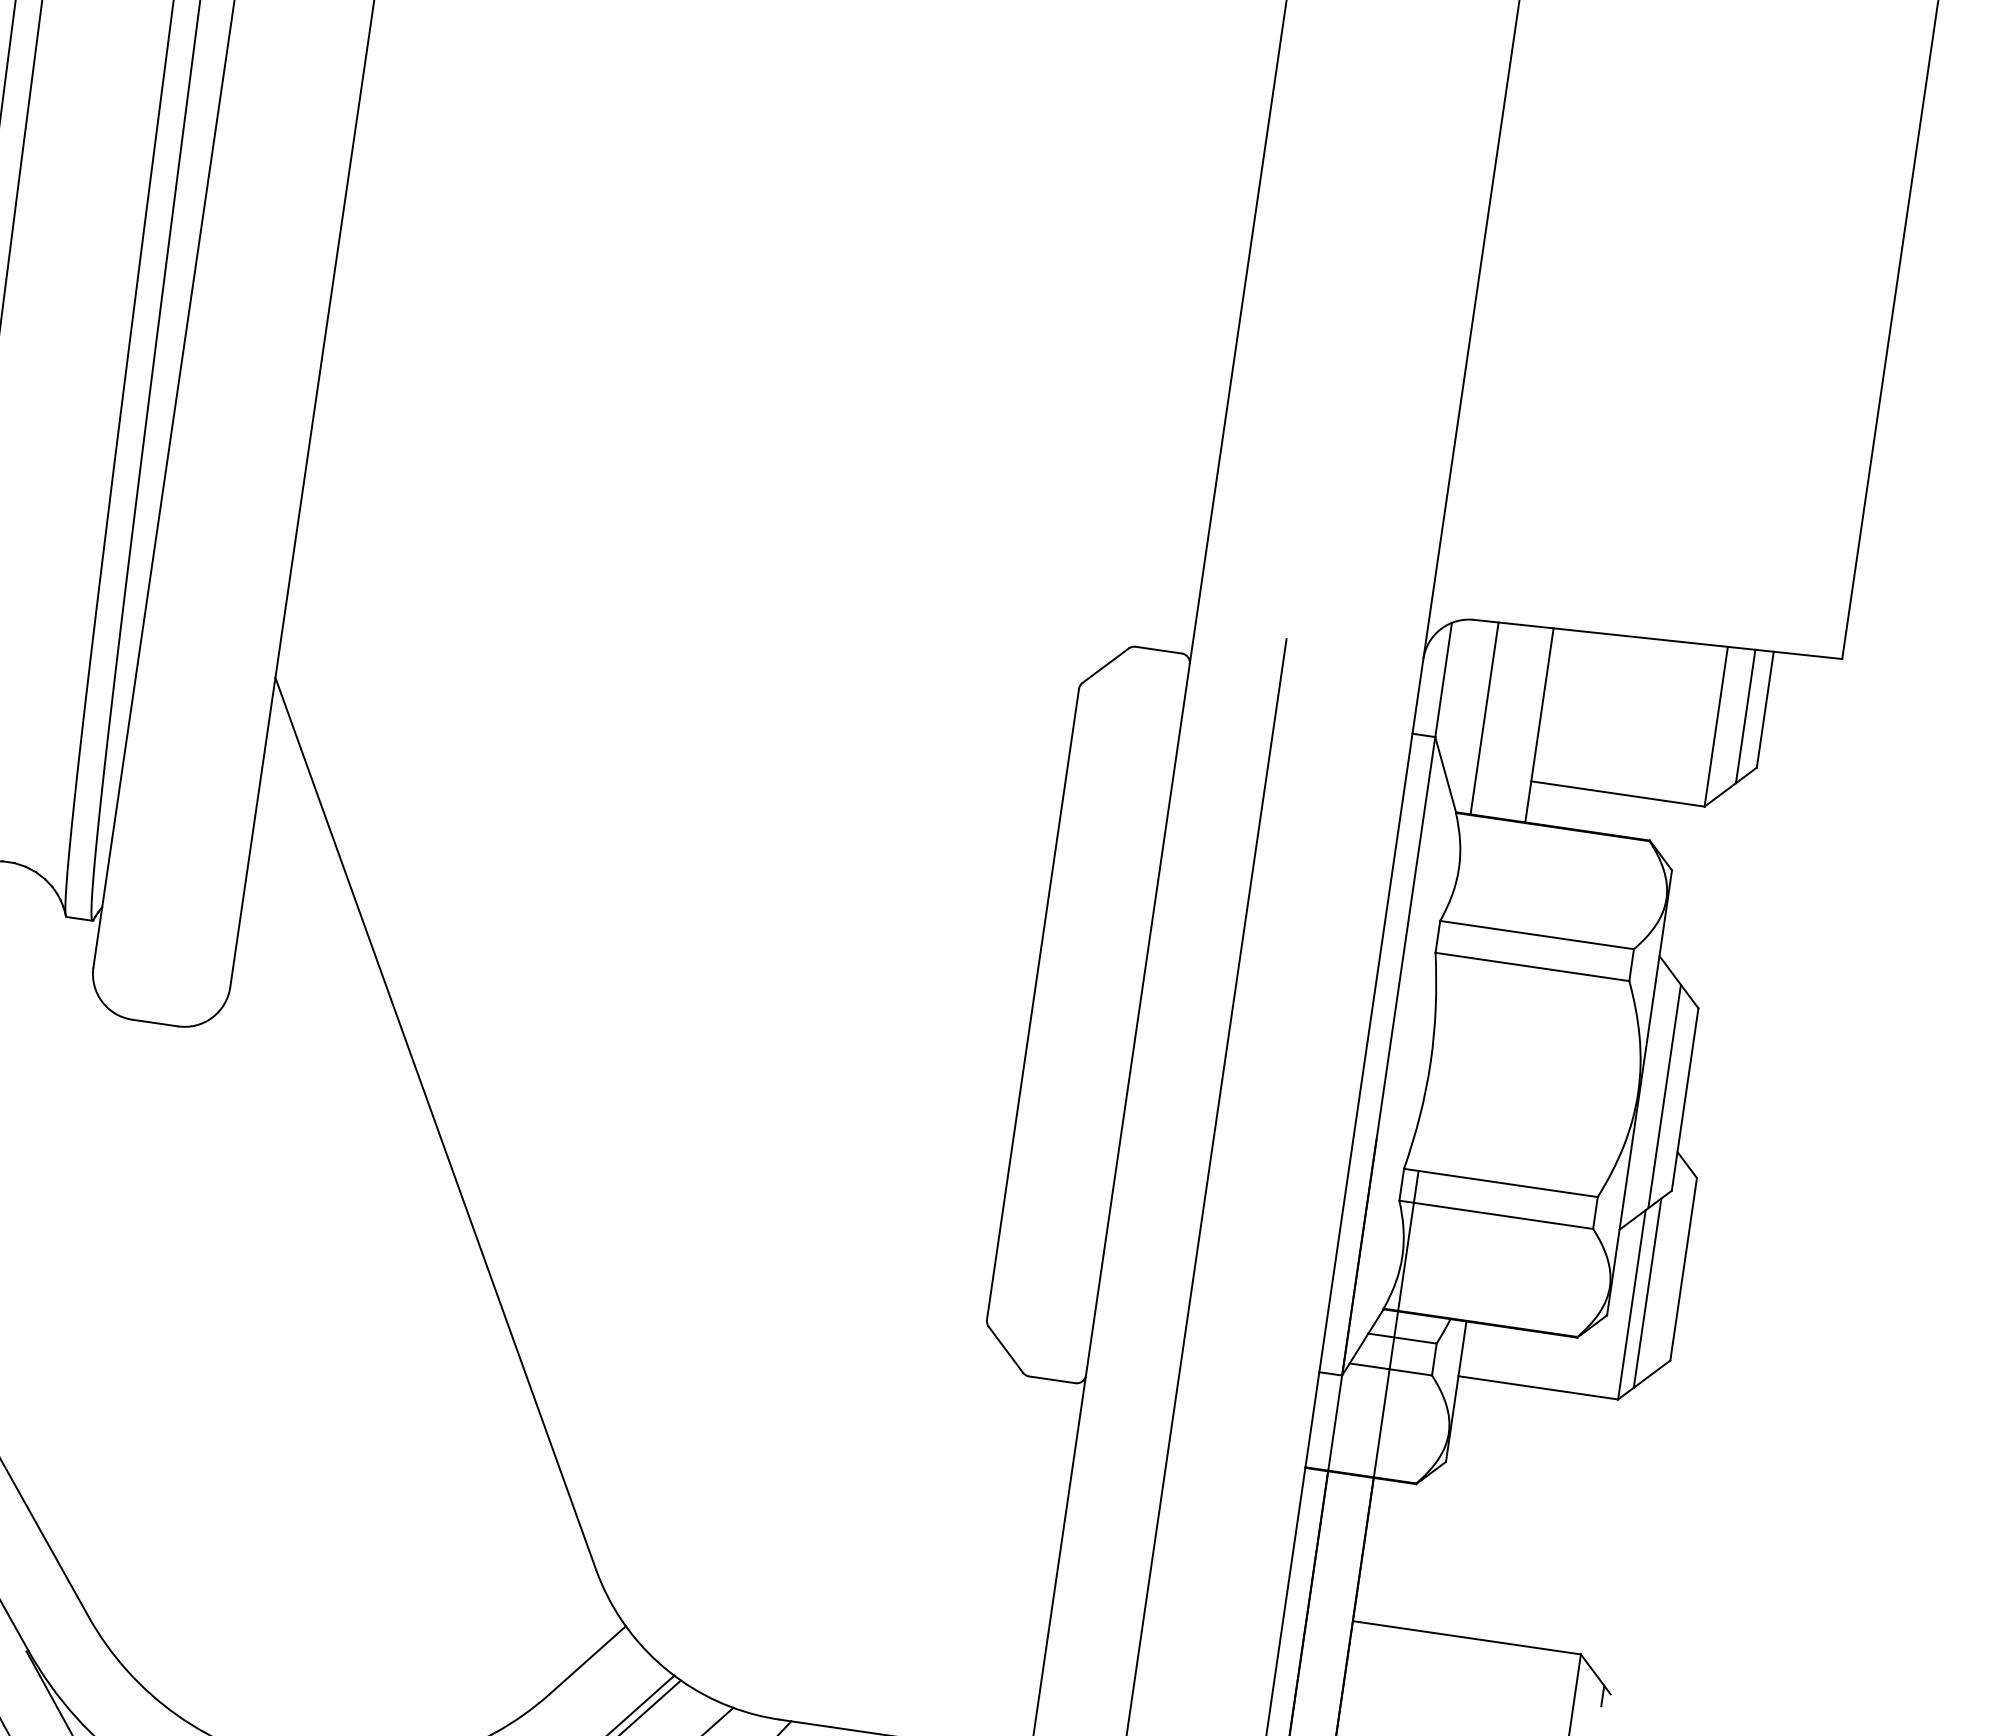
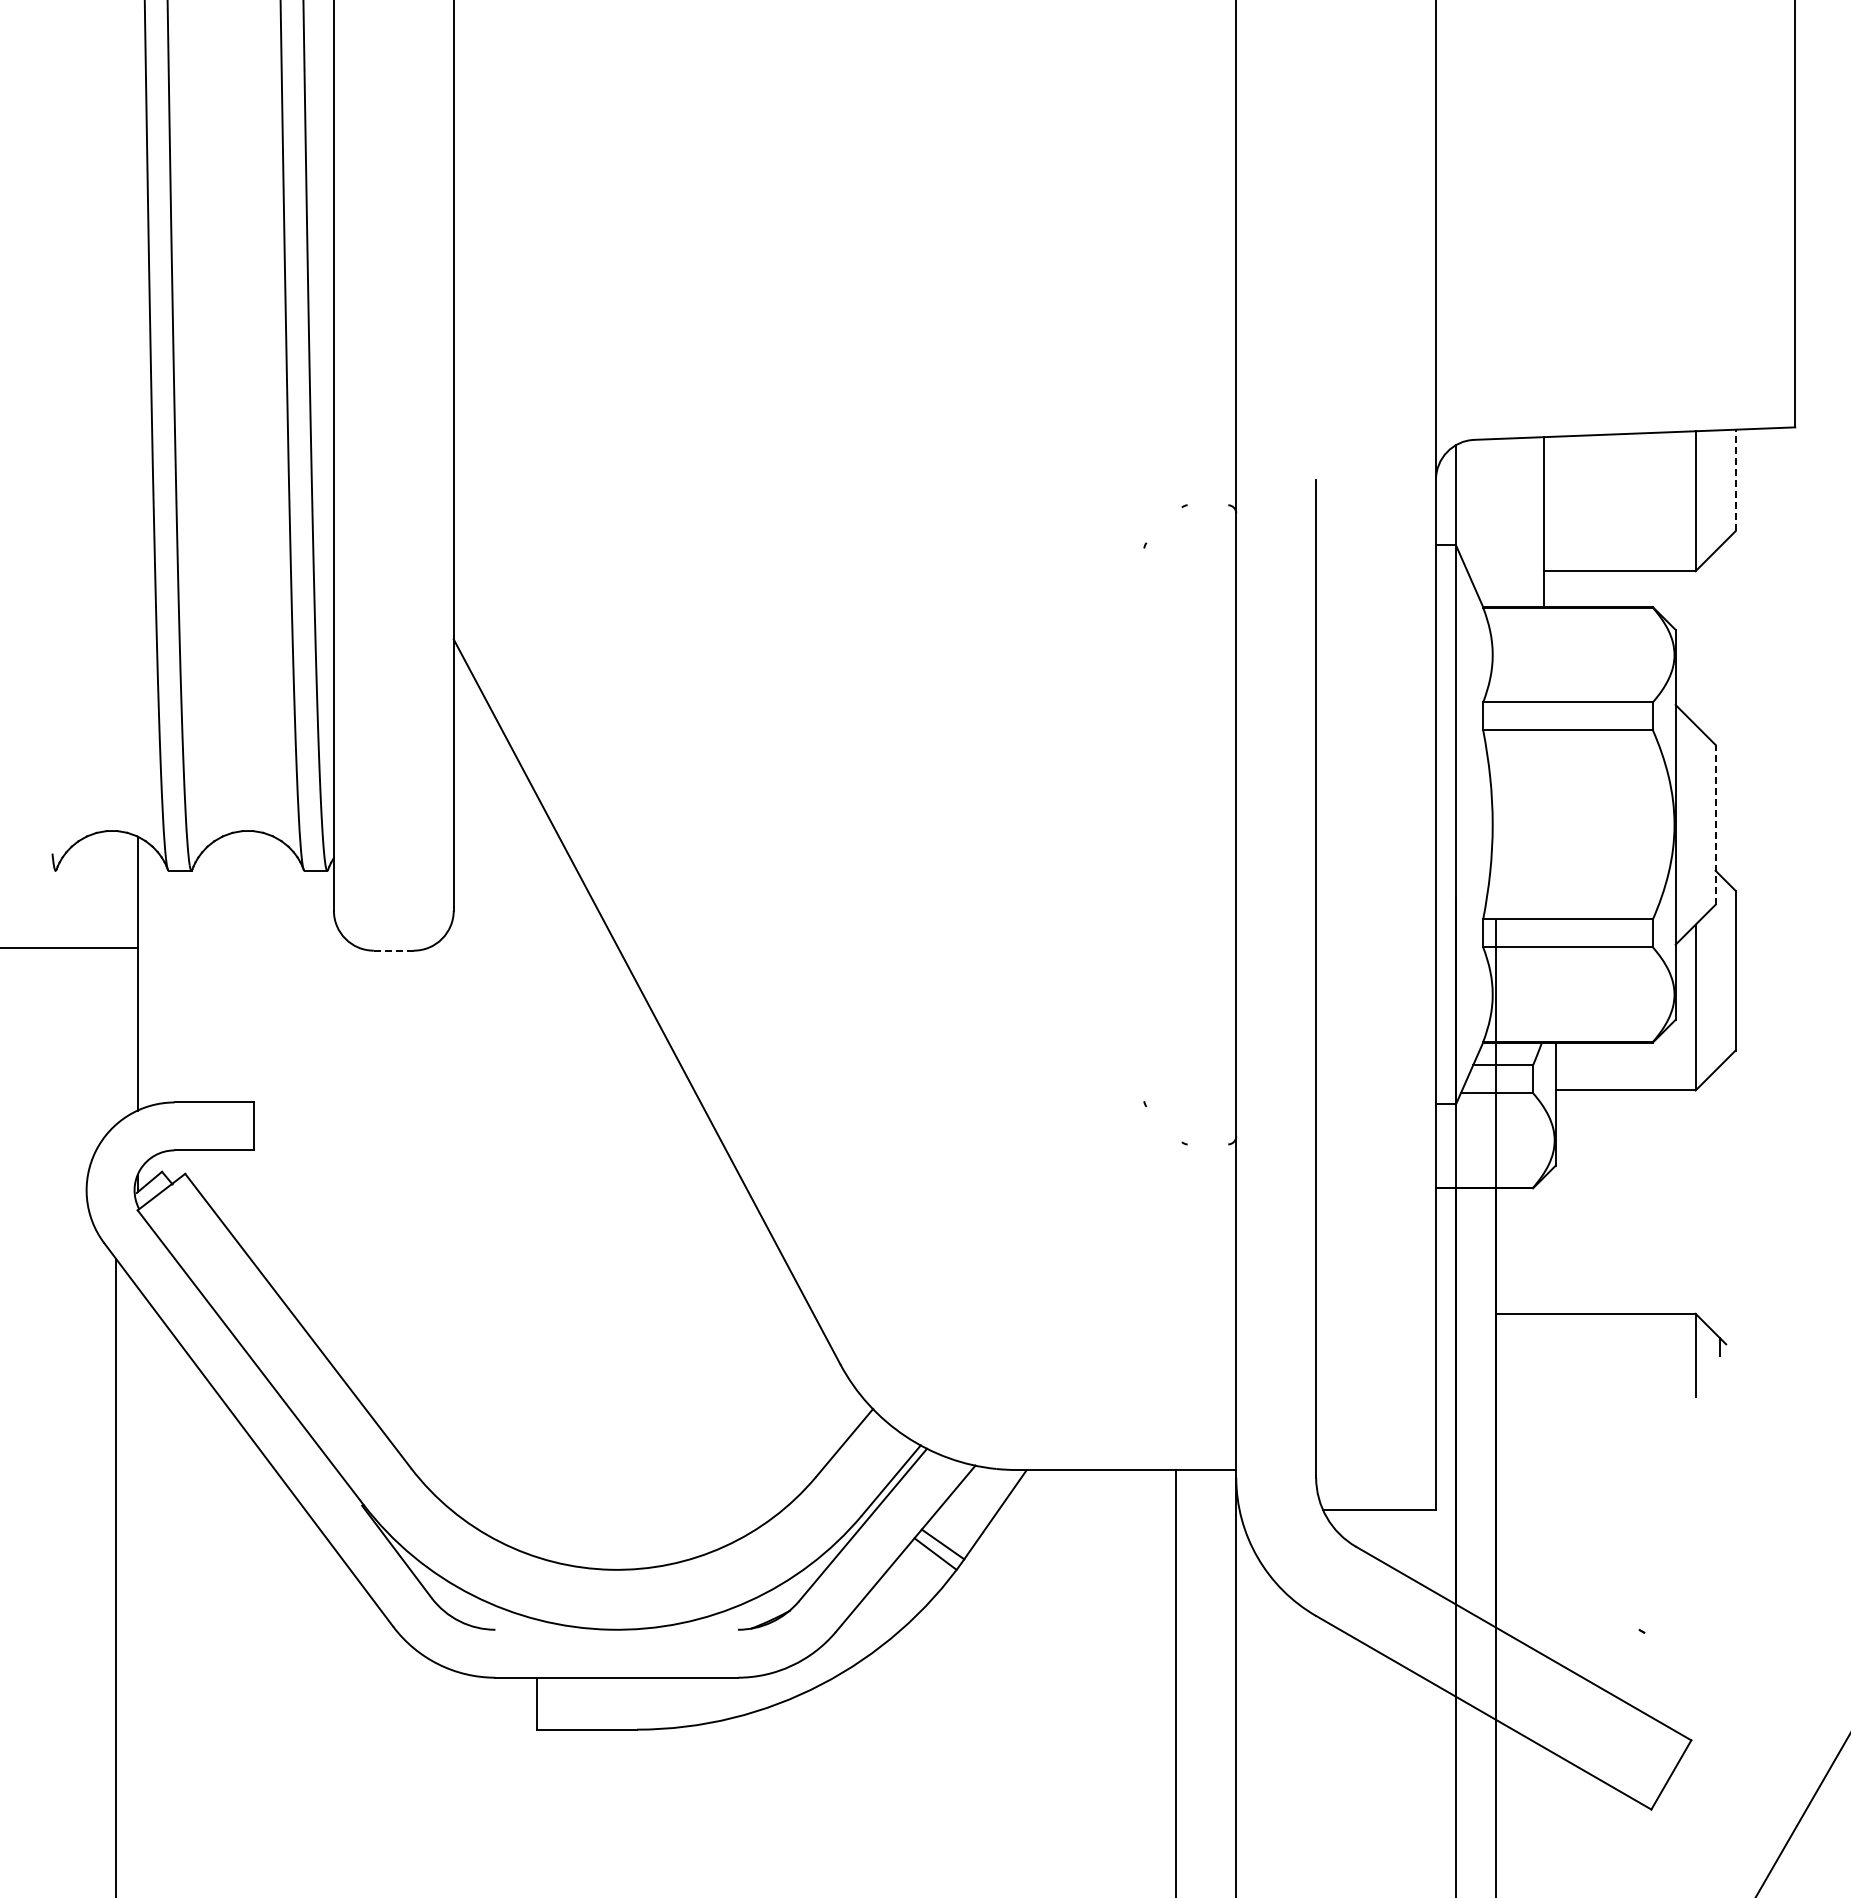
line: (1158, 650) -> (1207, 505), removed
line: (1104, 664) -> (1163, 524), removed
line: (1765, 709) -> (1735, 480), solid -> dashed
line: (1745, 716) -> (1719, 488), removed
line: (1484, 718) -> (1495, 523), removed
line: (1033, 1004) -> (1144, 824), removed
line: (154, 1022) -> (393, 950), solid -> dashed
line: (1664, 1096) -> (1697, 824), removed
line: (1685, 1099) -> (1715, 824), solid -> dashed
line: (1647, 1293) -> (1707, 995), removed
line: (1004, 1349) -> (1163, 1124), removed
line: (1051, 1379) -> (1207, 1144), removed

